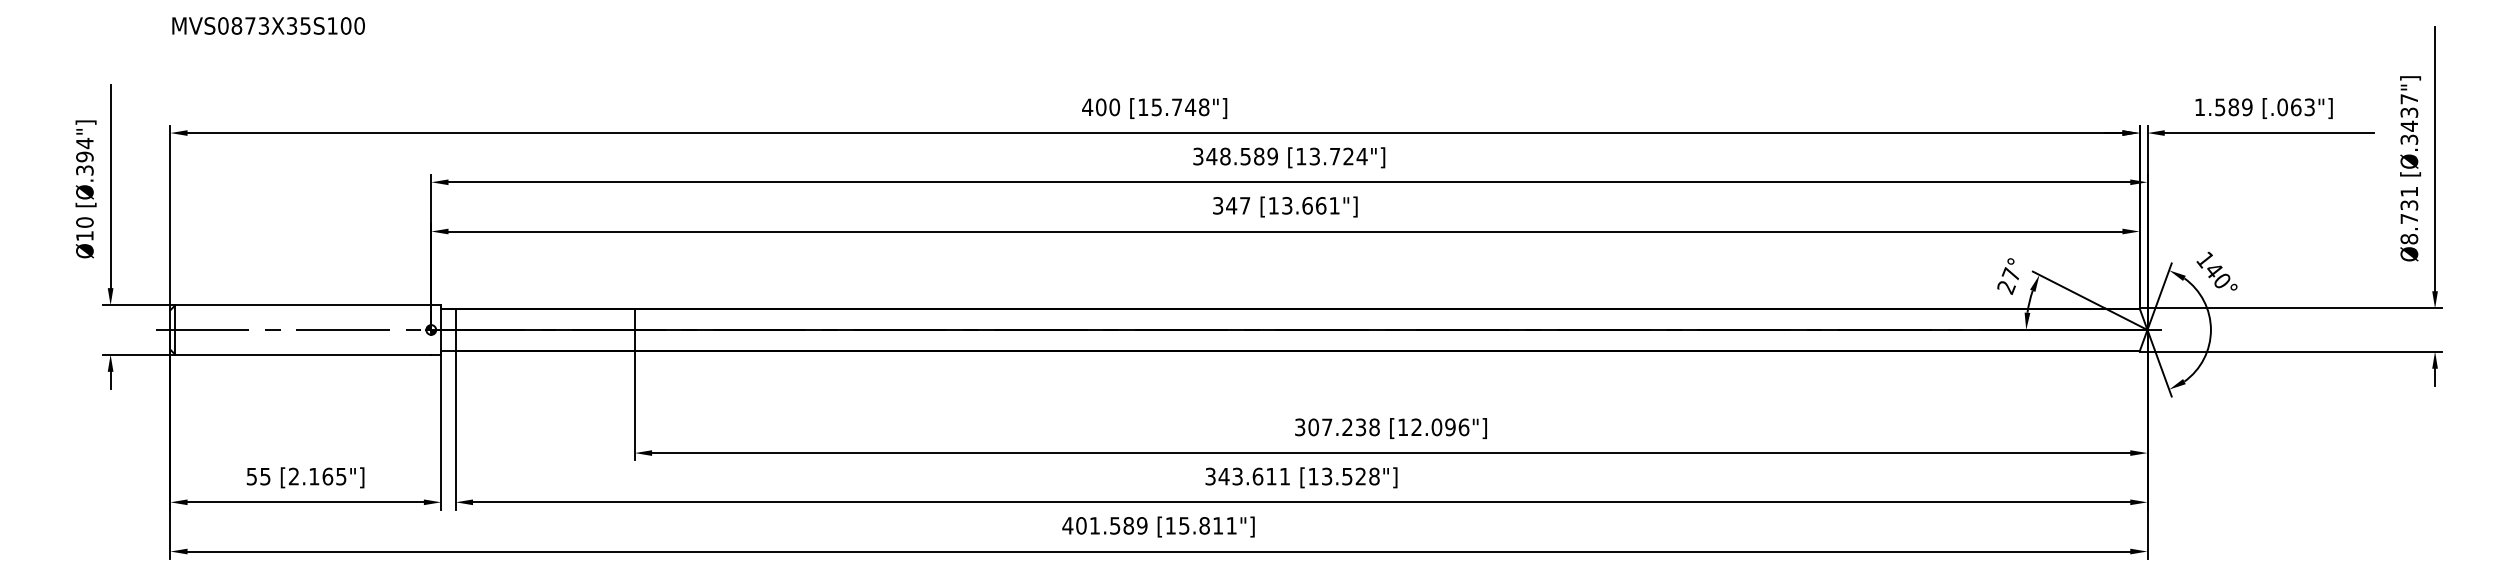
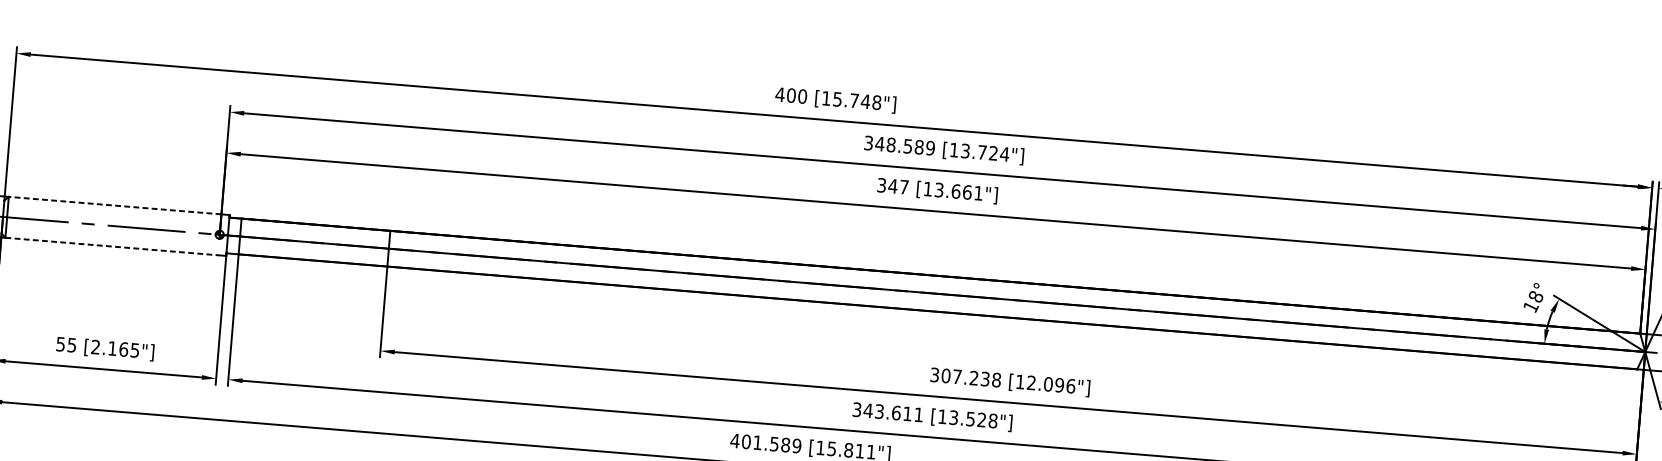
text: (2008, 280) -> (1533, 301), 27° -> 18°
line: (302, 305) -> (114, 205), solid -> dashed
line: (303, 354) -> (111, 246), solid -> dashed

